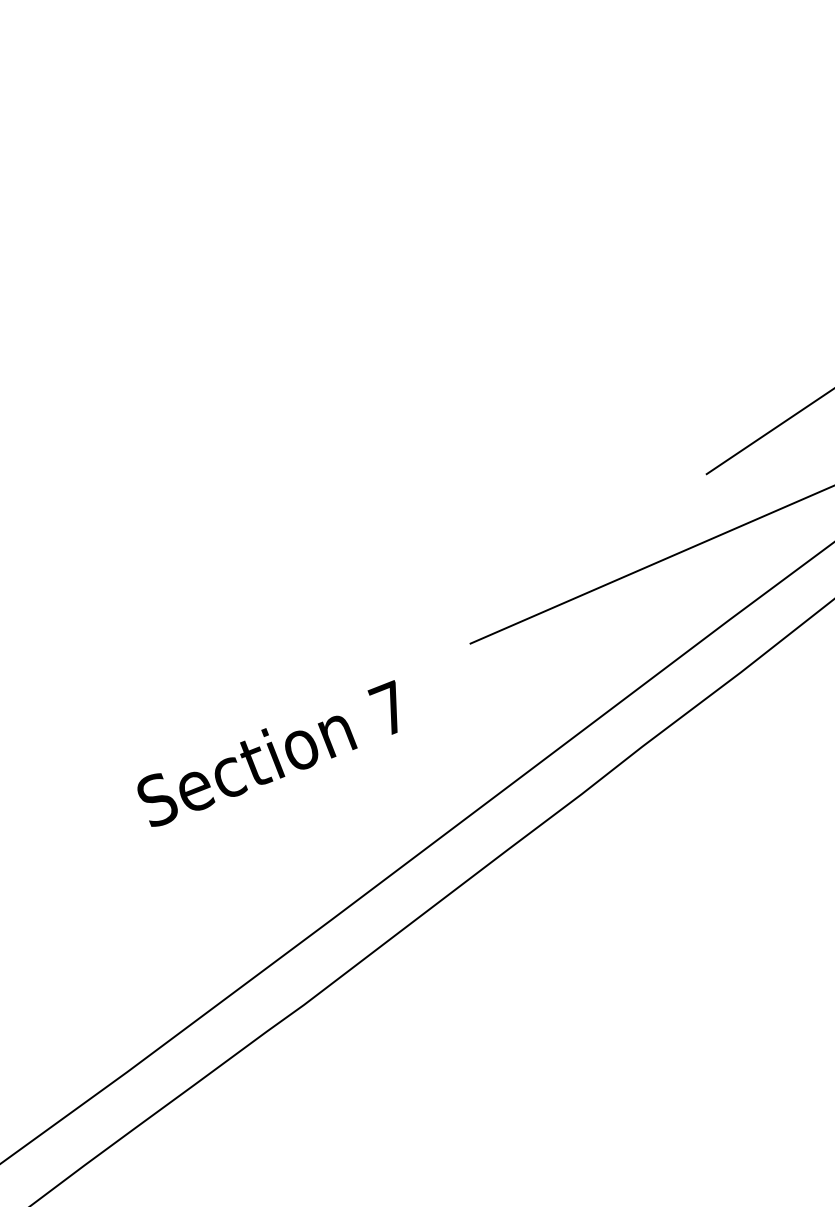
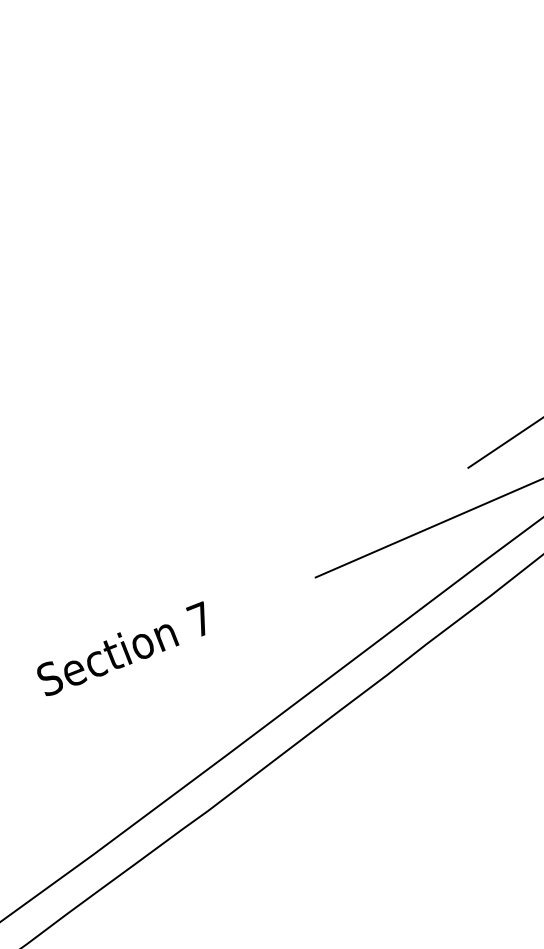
text: (268, 753) -> (121, 648), moved

